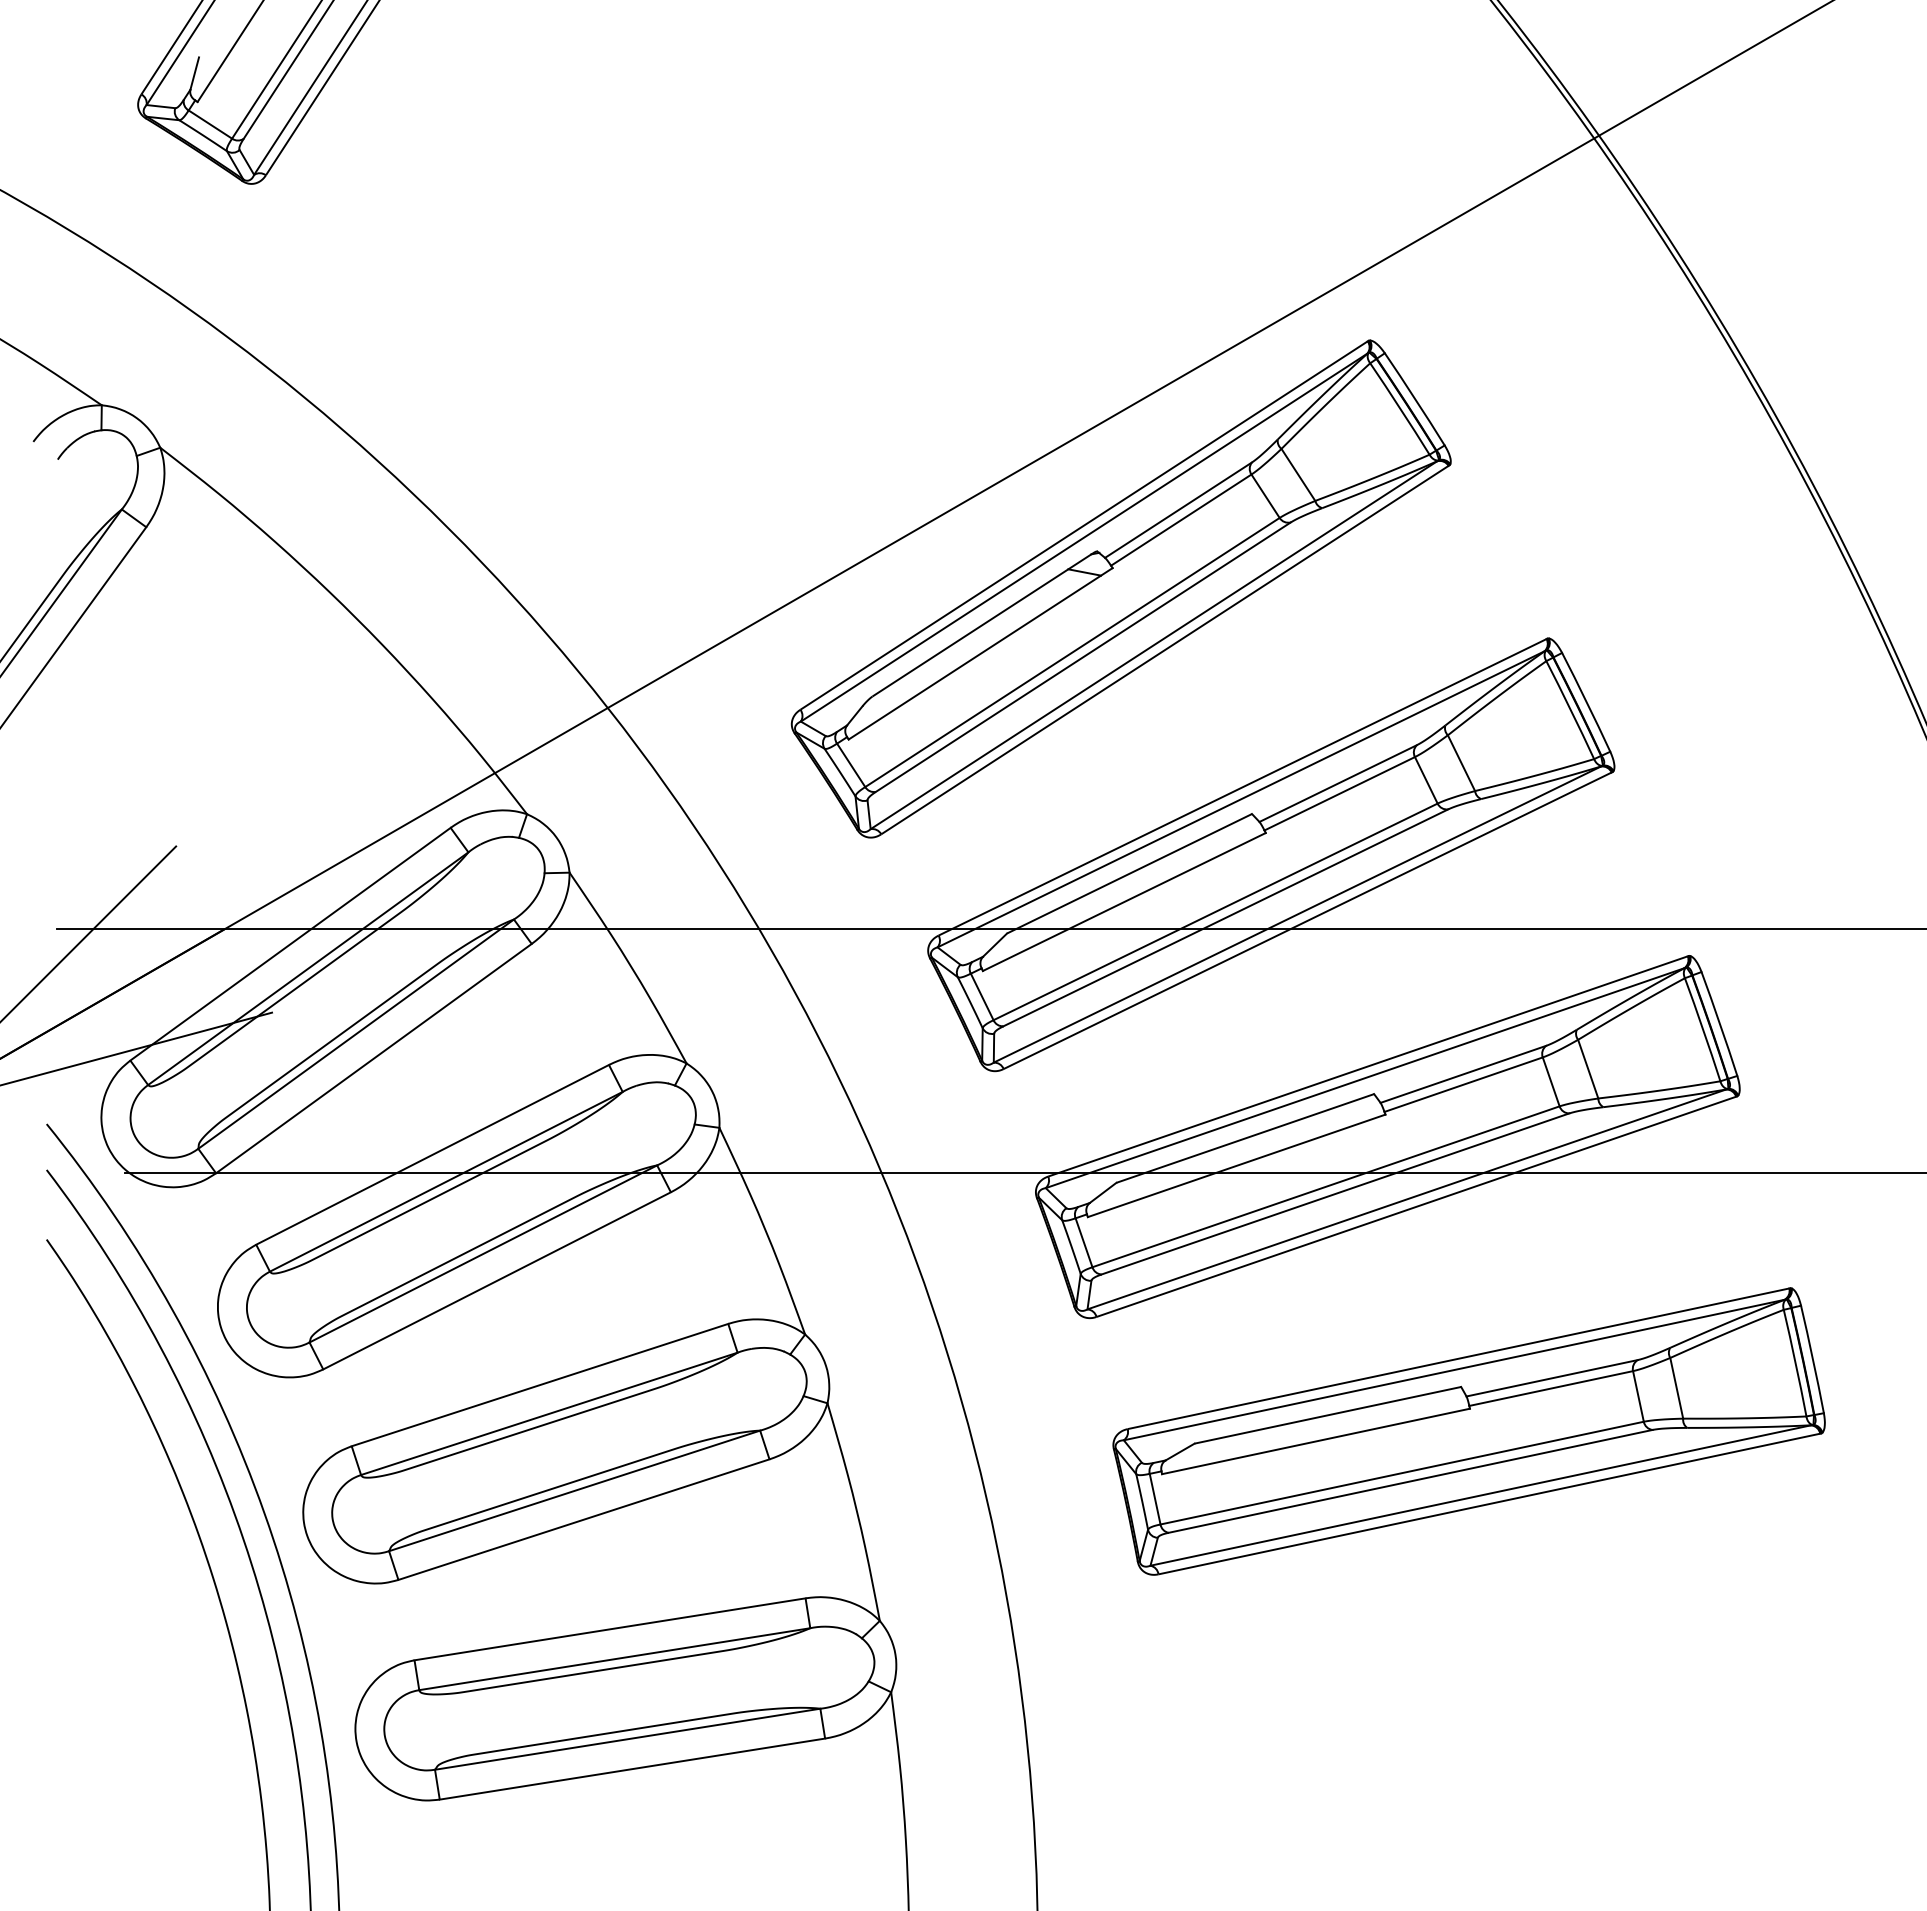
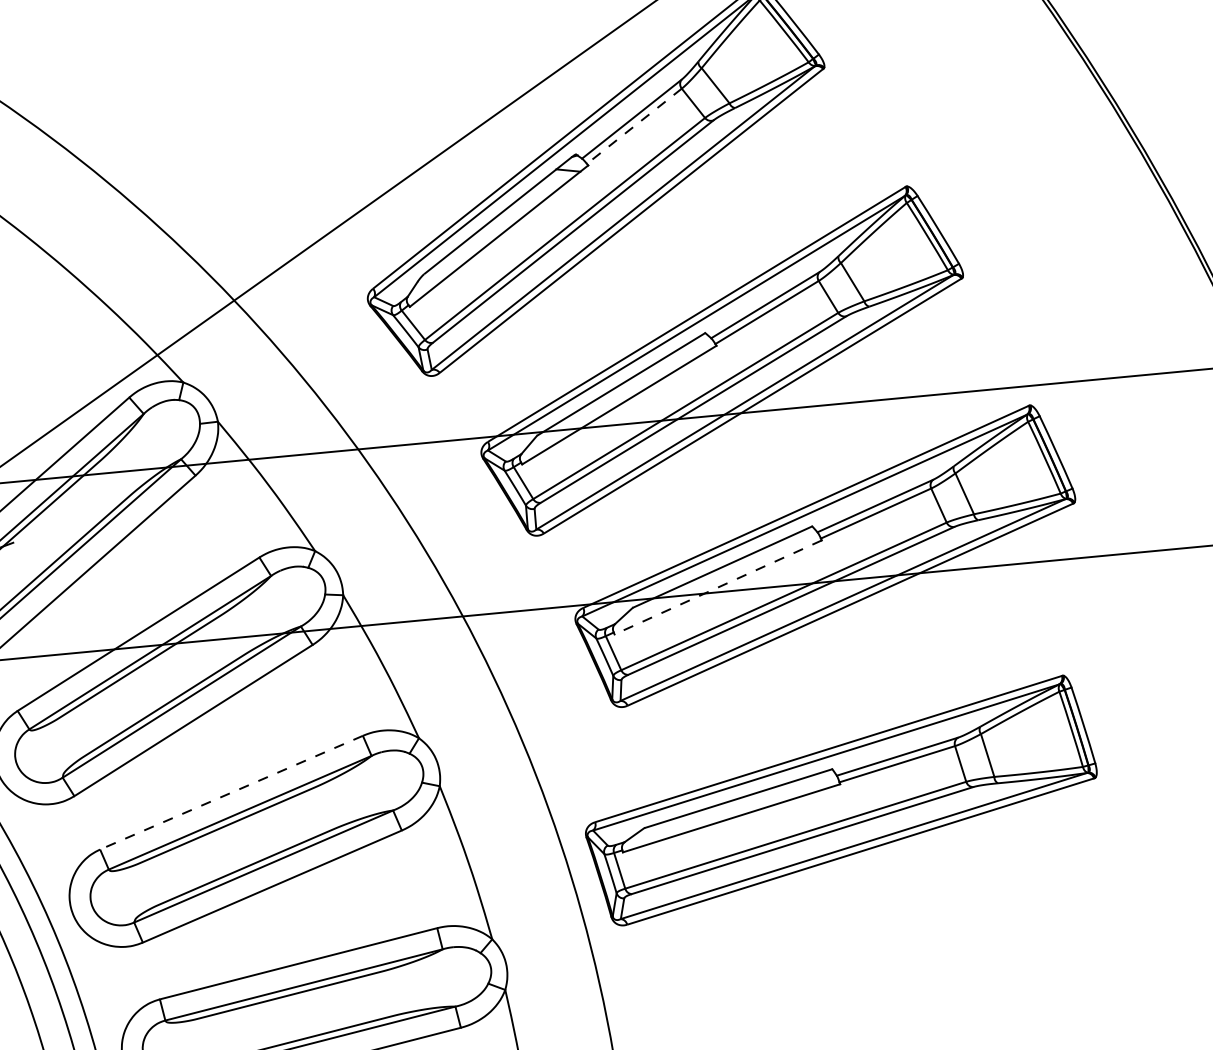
line: (1181, 520) -> (634, 126), solid -> dashed
line: (1236, 1166) -> (718, 587), solid -> dashed
line: (540, 1385) -> (231, 792), solid -> dashed
part: (1468, 1431) -> (840, 800), moved

